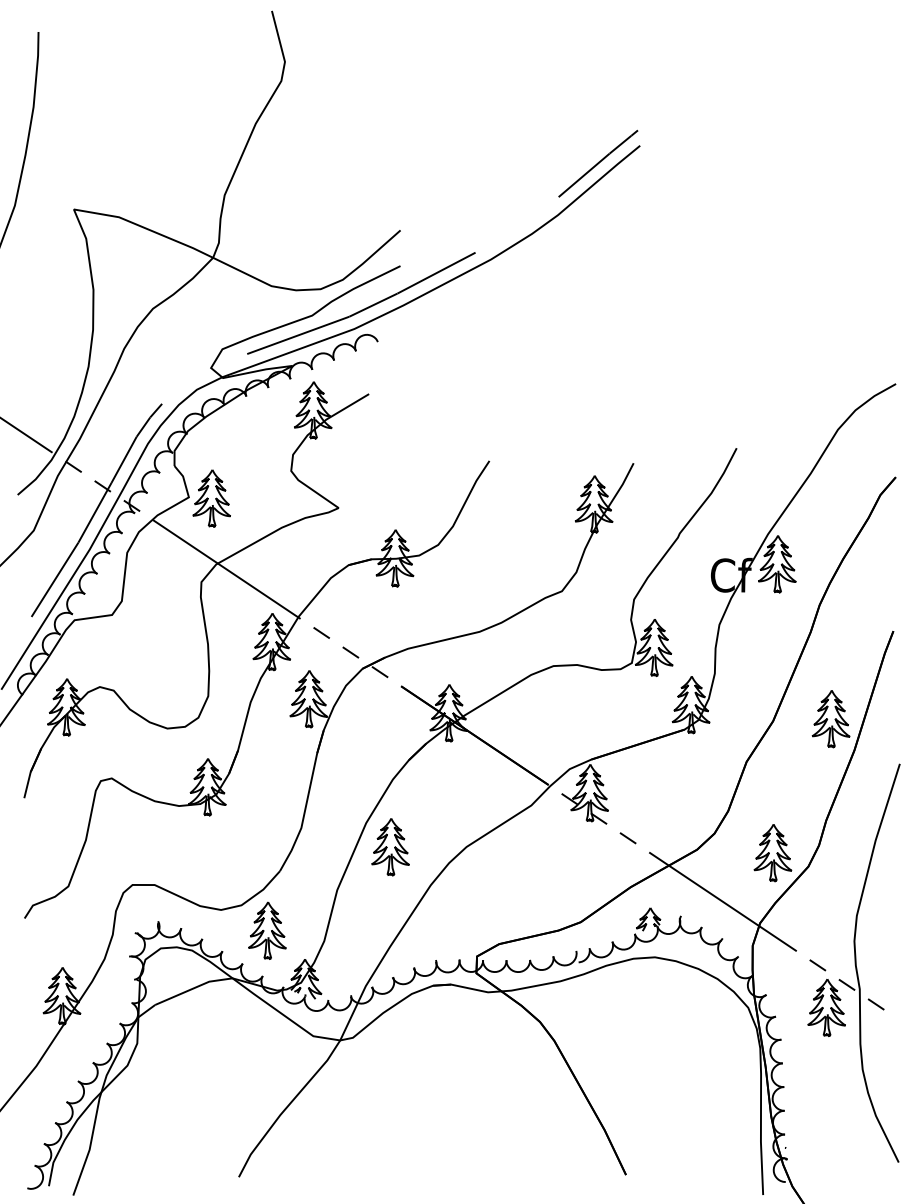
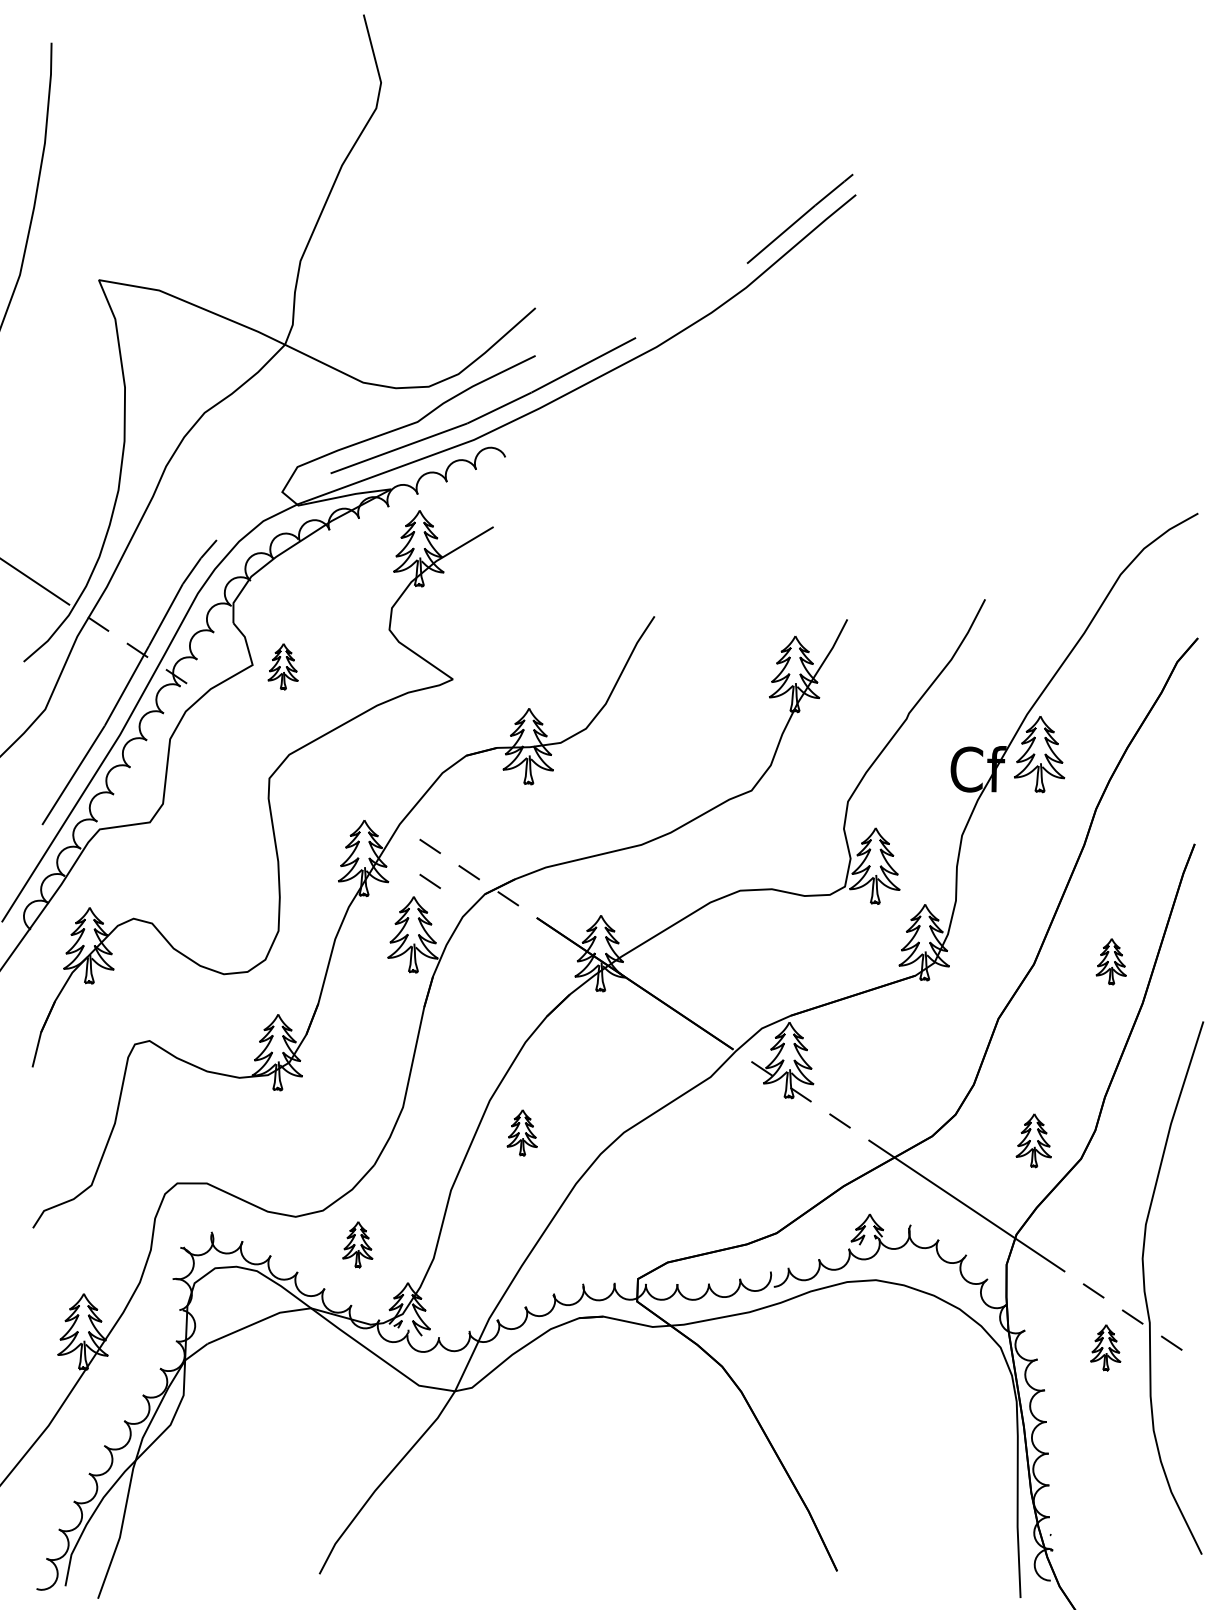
part: (211, 498) -> (282, 666), size x0.6
line: (226, 569) -> (302, 761), removed
line: (321, 658) -> (429, 880), added
part: (830, 719) -> (1110, 961), size x0.6
part: (389, 846) -> (521, 1132), size x0.6
part: (772, 852) -> (1033, 1140), size x0.7
part: (267, 930) -> (357, 1244), size x0.6
part: (826, 1007) -> (1105, 1347), size x0.6

